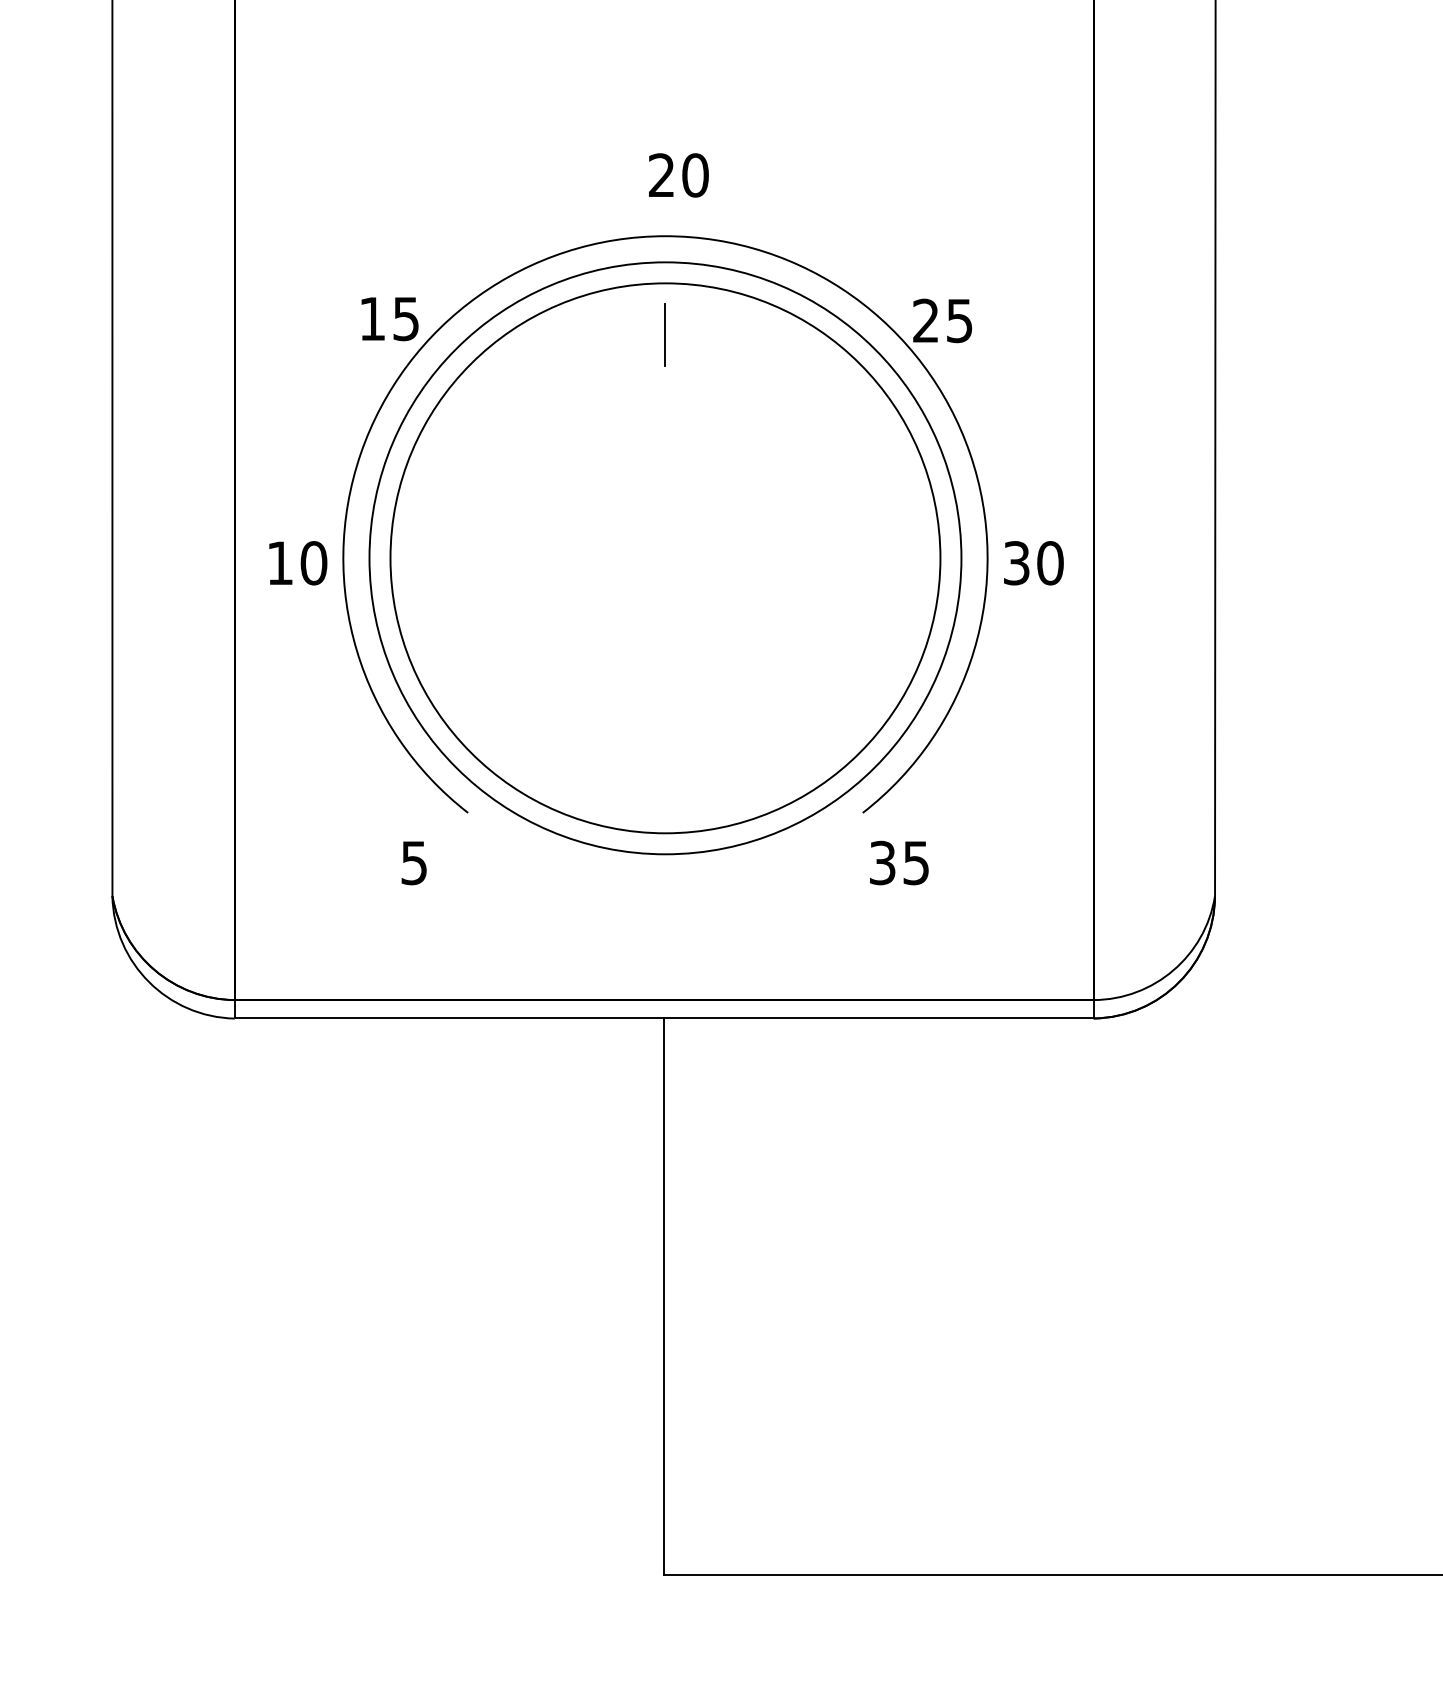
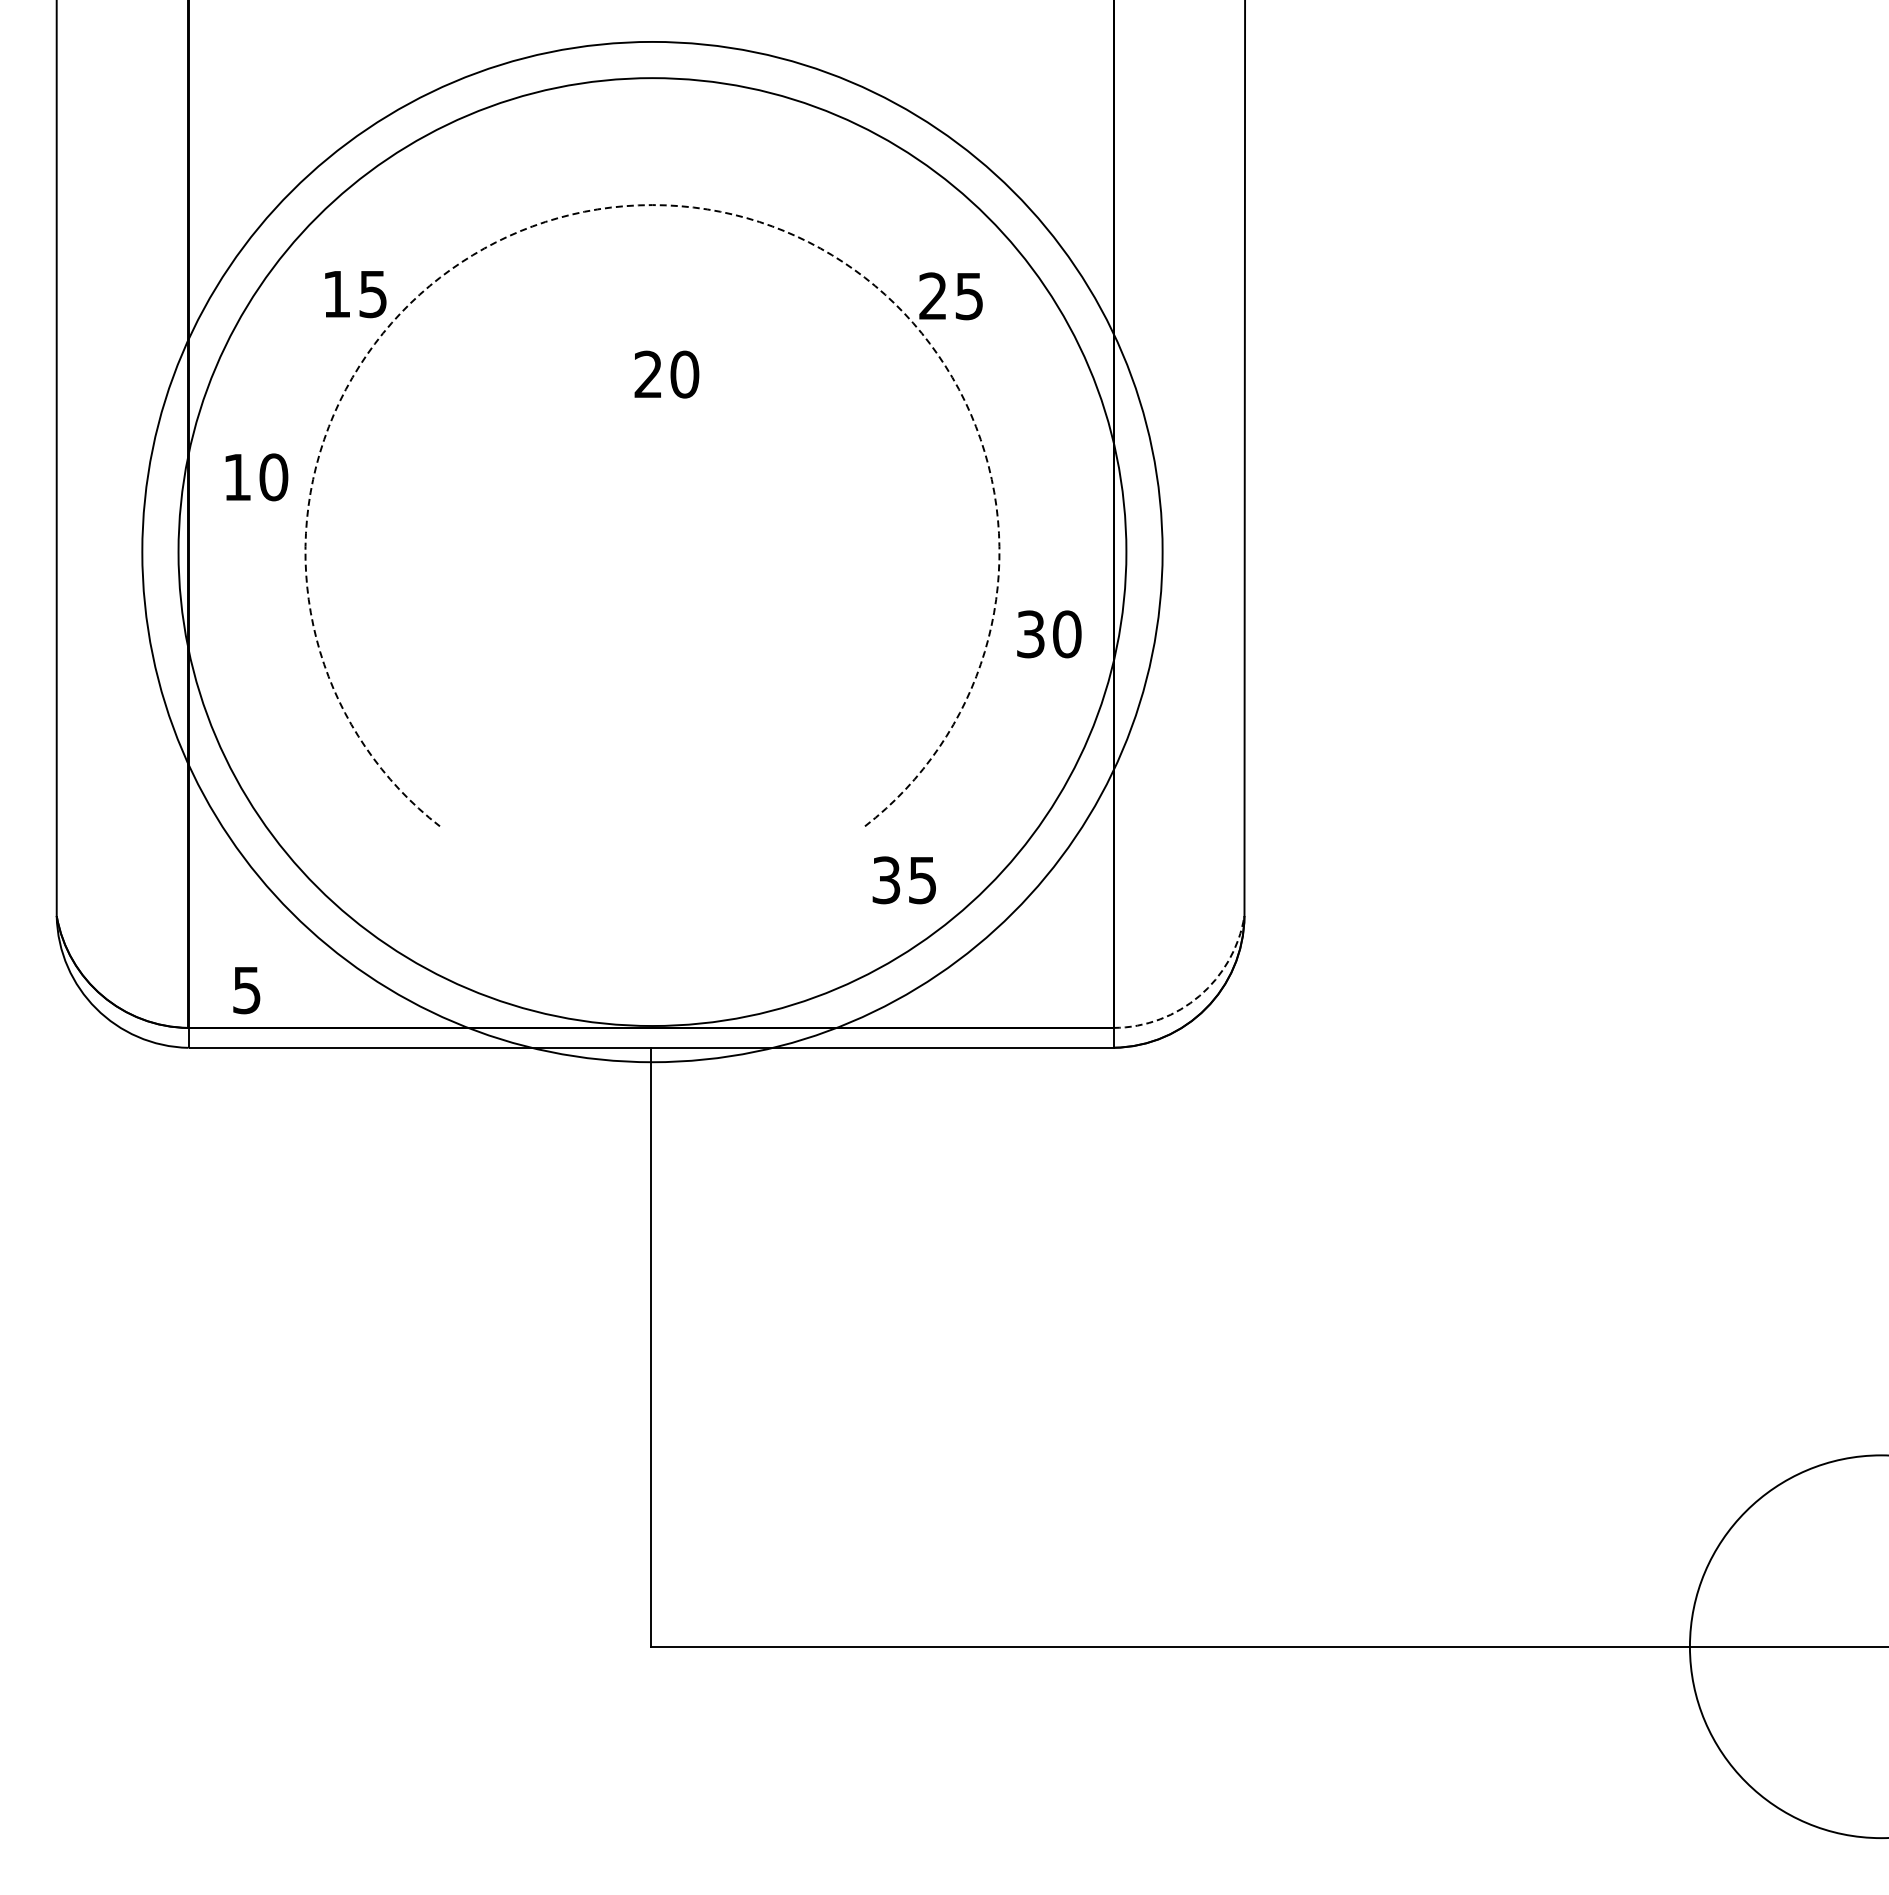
text: (678, 175) -> (666, 374), moved
arc: (665, 236) -> (652, 205), solid -> dashed
line: (665, 335) -> (652, 311), removed
circle: (665, 557) -> (652, 551), size x1.6
circle: (665, 557) -> (652, 551), size x1.6
text: (297, 563) -> (256, 477), moved
text: (1034, 563) -> (1049, 634), moved
text: (413, 863) -> (246, 990), moved
arc: (1173, 970) -> (1199, 996), solid -> dashed

